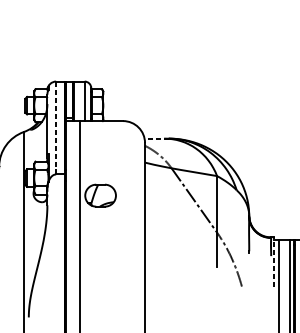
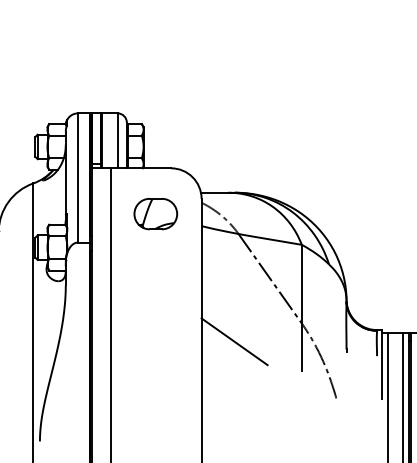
line: (56, 127) -> (78, 177), dashed -> solid
line: (156, 138) -> (217, 192), dashed -> solid
part: (100, 195) -> (155, 214), moved
line: (168, 245) -> (234, 341), added
line: (274, 261) -> (381, 363), dashed -> solid

